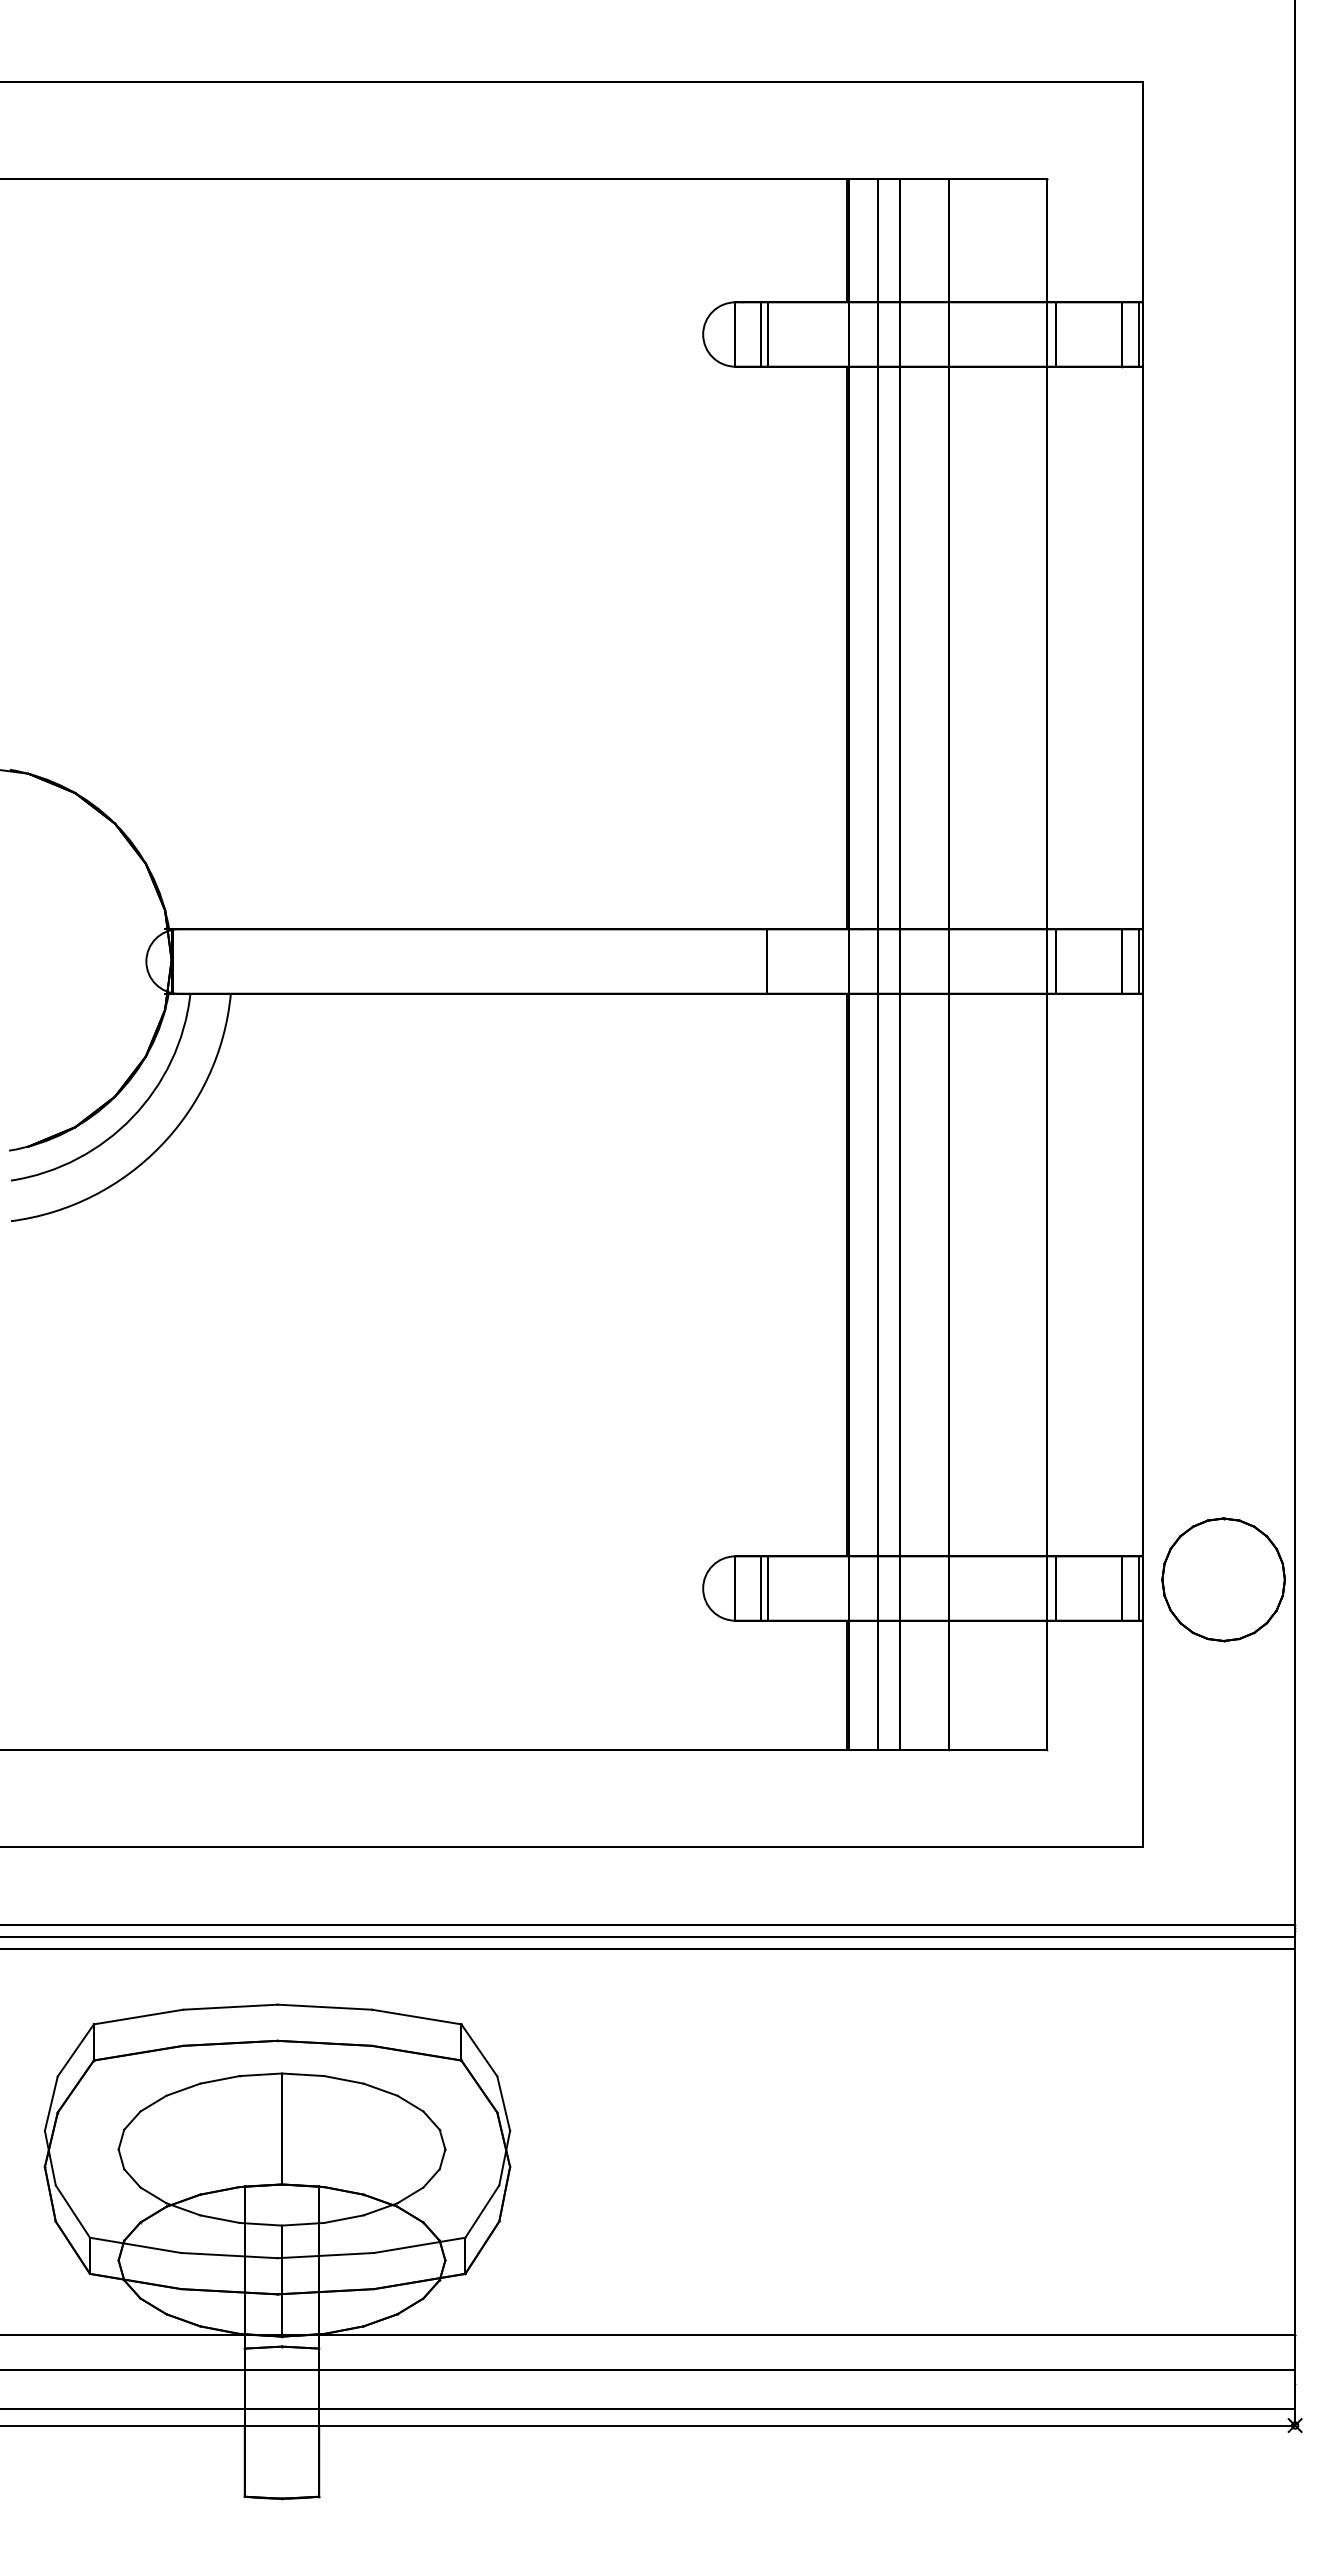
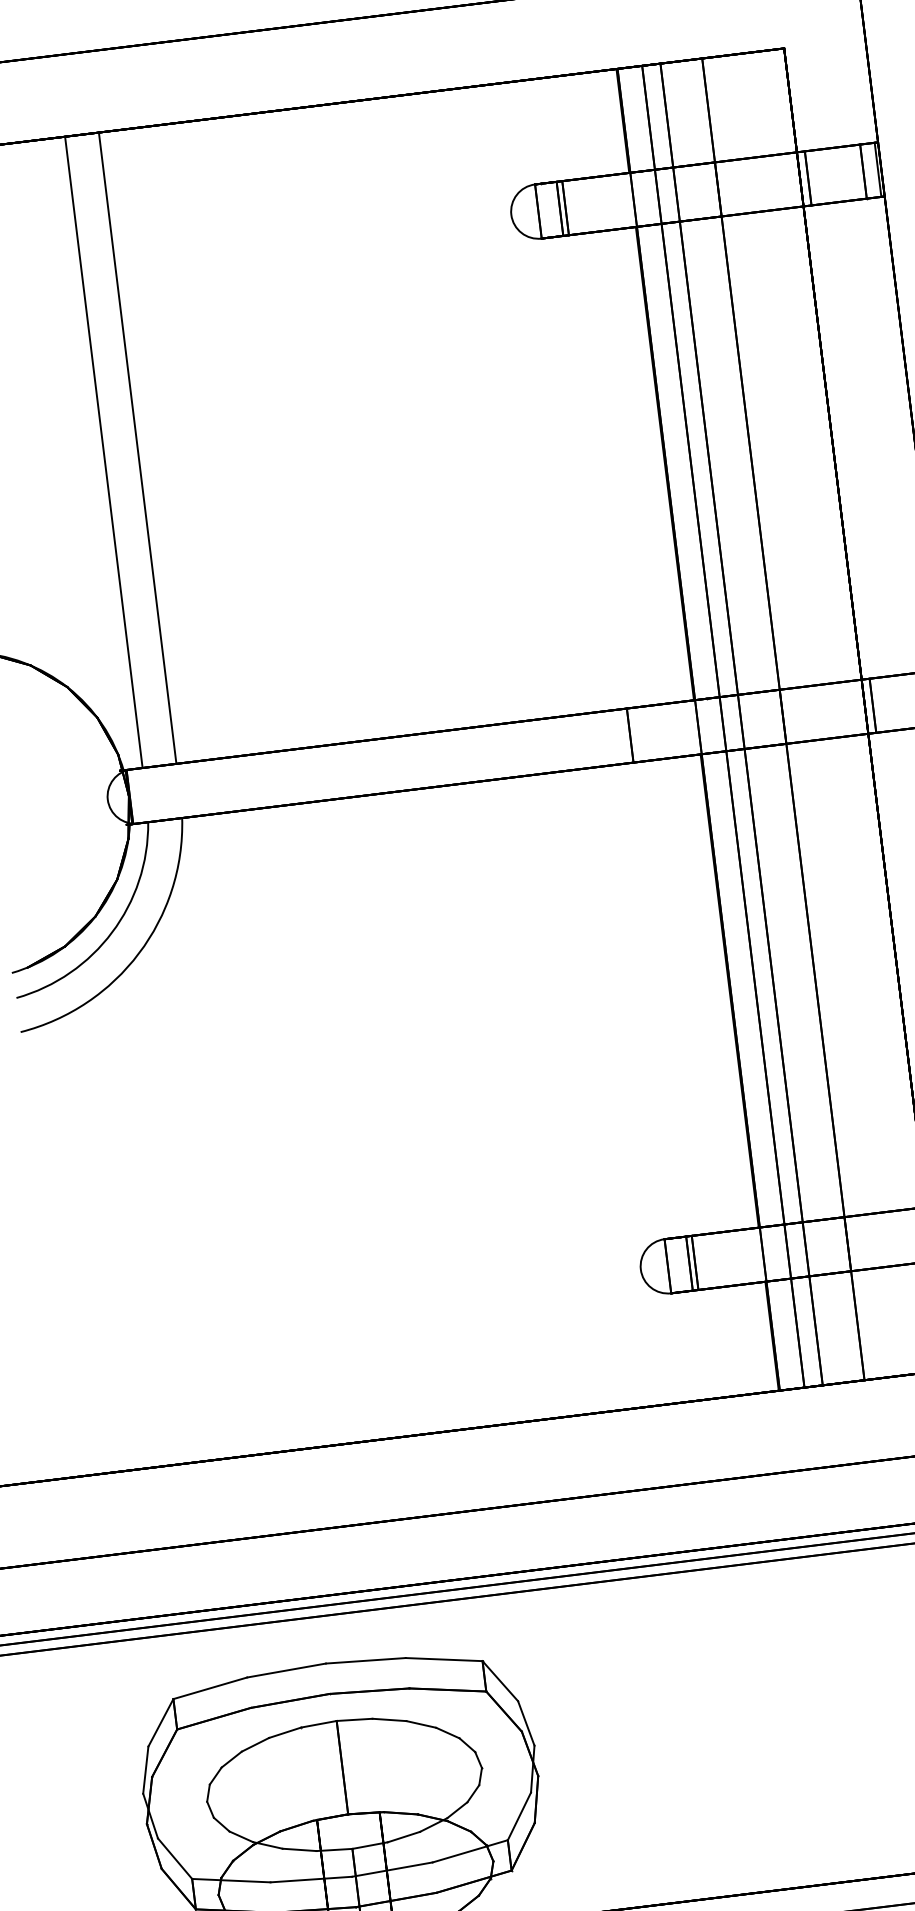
line: (191, 553) -> (103, 451), added
line: (231, 553) -> (137, 447), added

